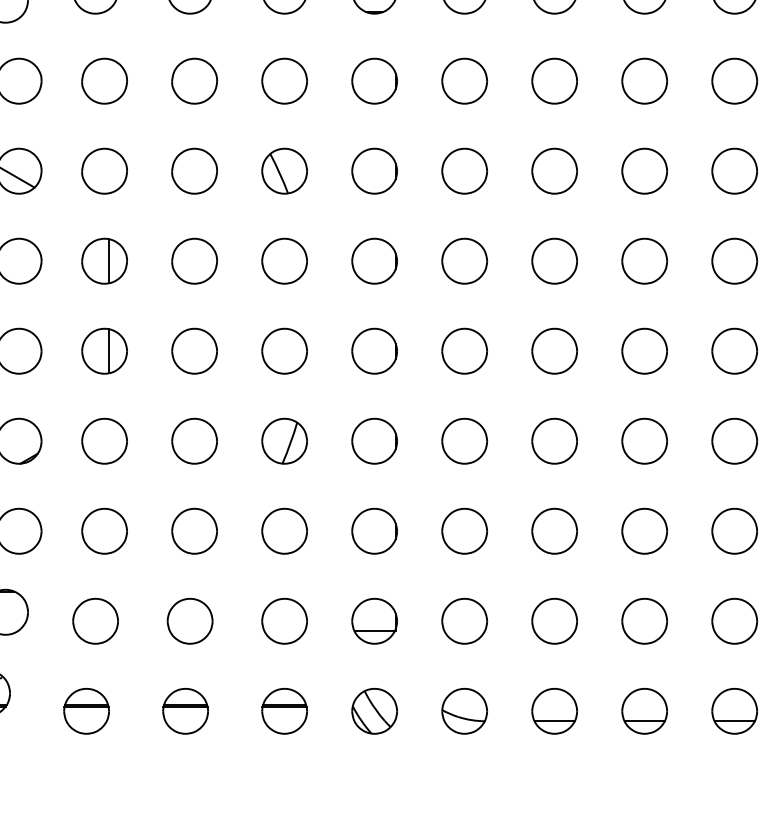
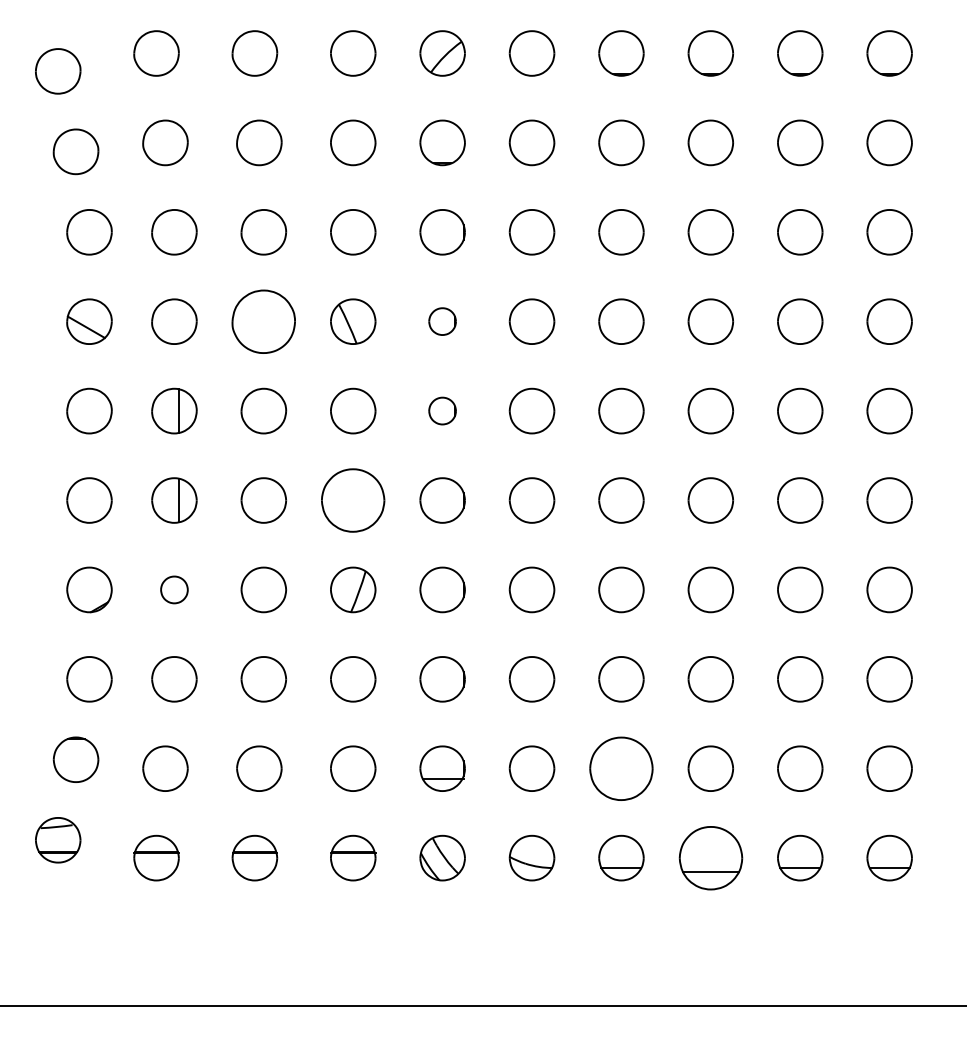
part: (194, 171) -> (263, 321), size x1.4
part: (374, 171) -> (442, 321), size x0.6
part: (374, 260) -> (442, 410), size x0.6
part: (284, 351) -> (353, 500), size x1.4
part: (104, 440) -> (174, 589), size x0.6
part: (554, 621) -> (621, 768), size x1.4
part: (644, 710) -> (710, 857), size x1.4

